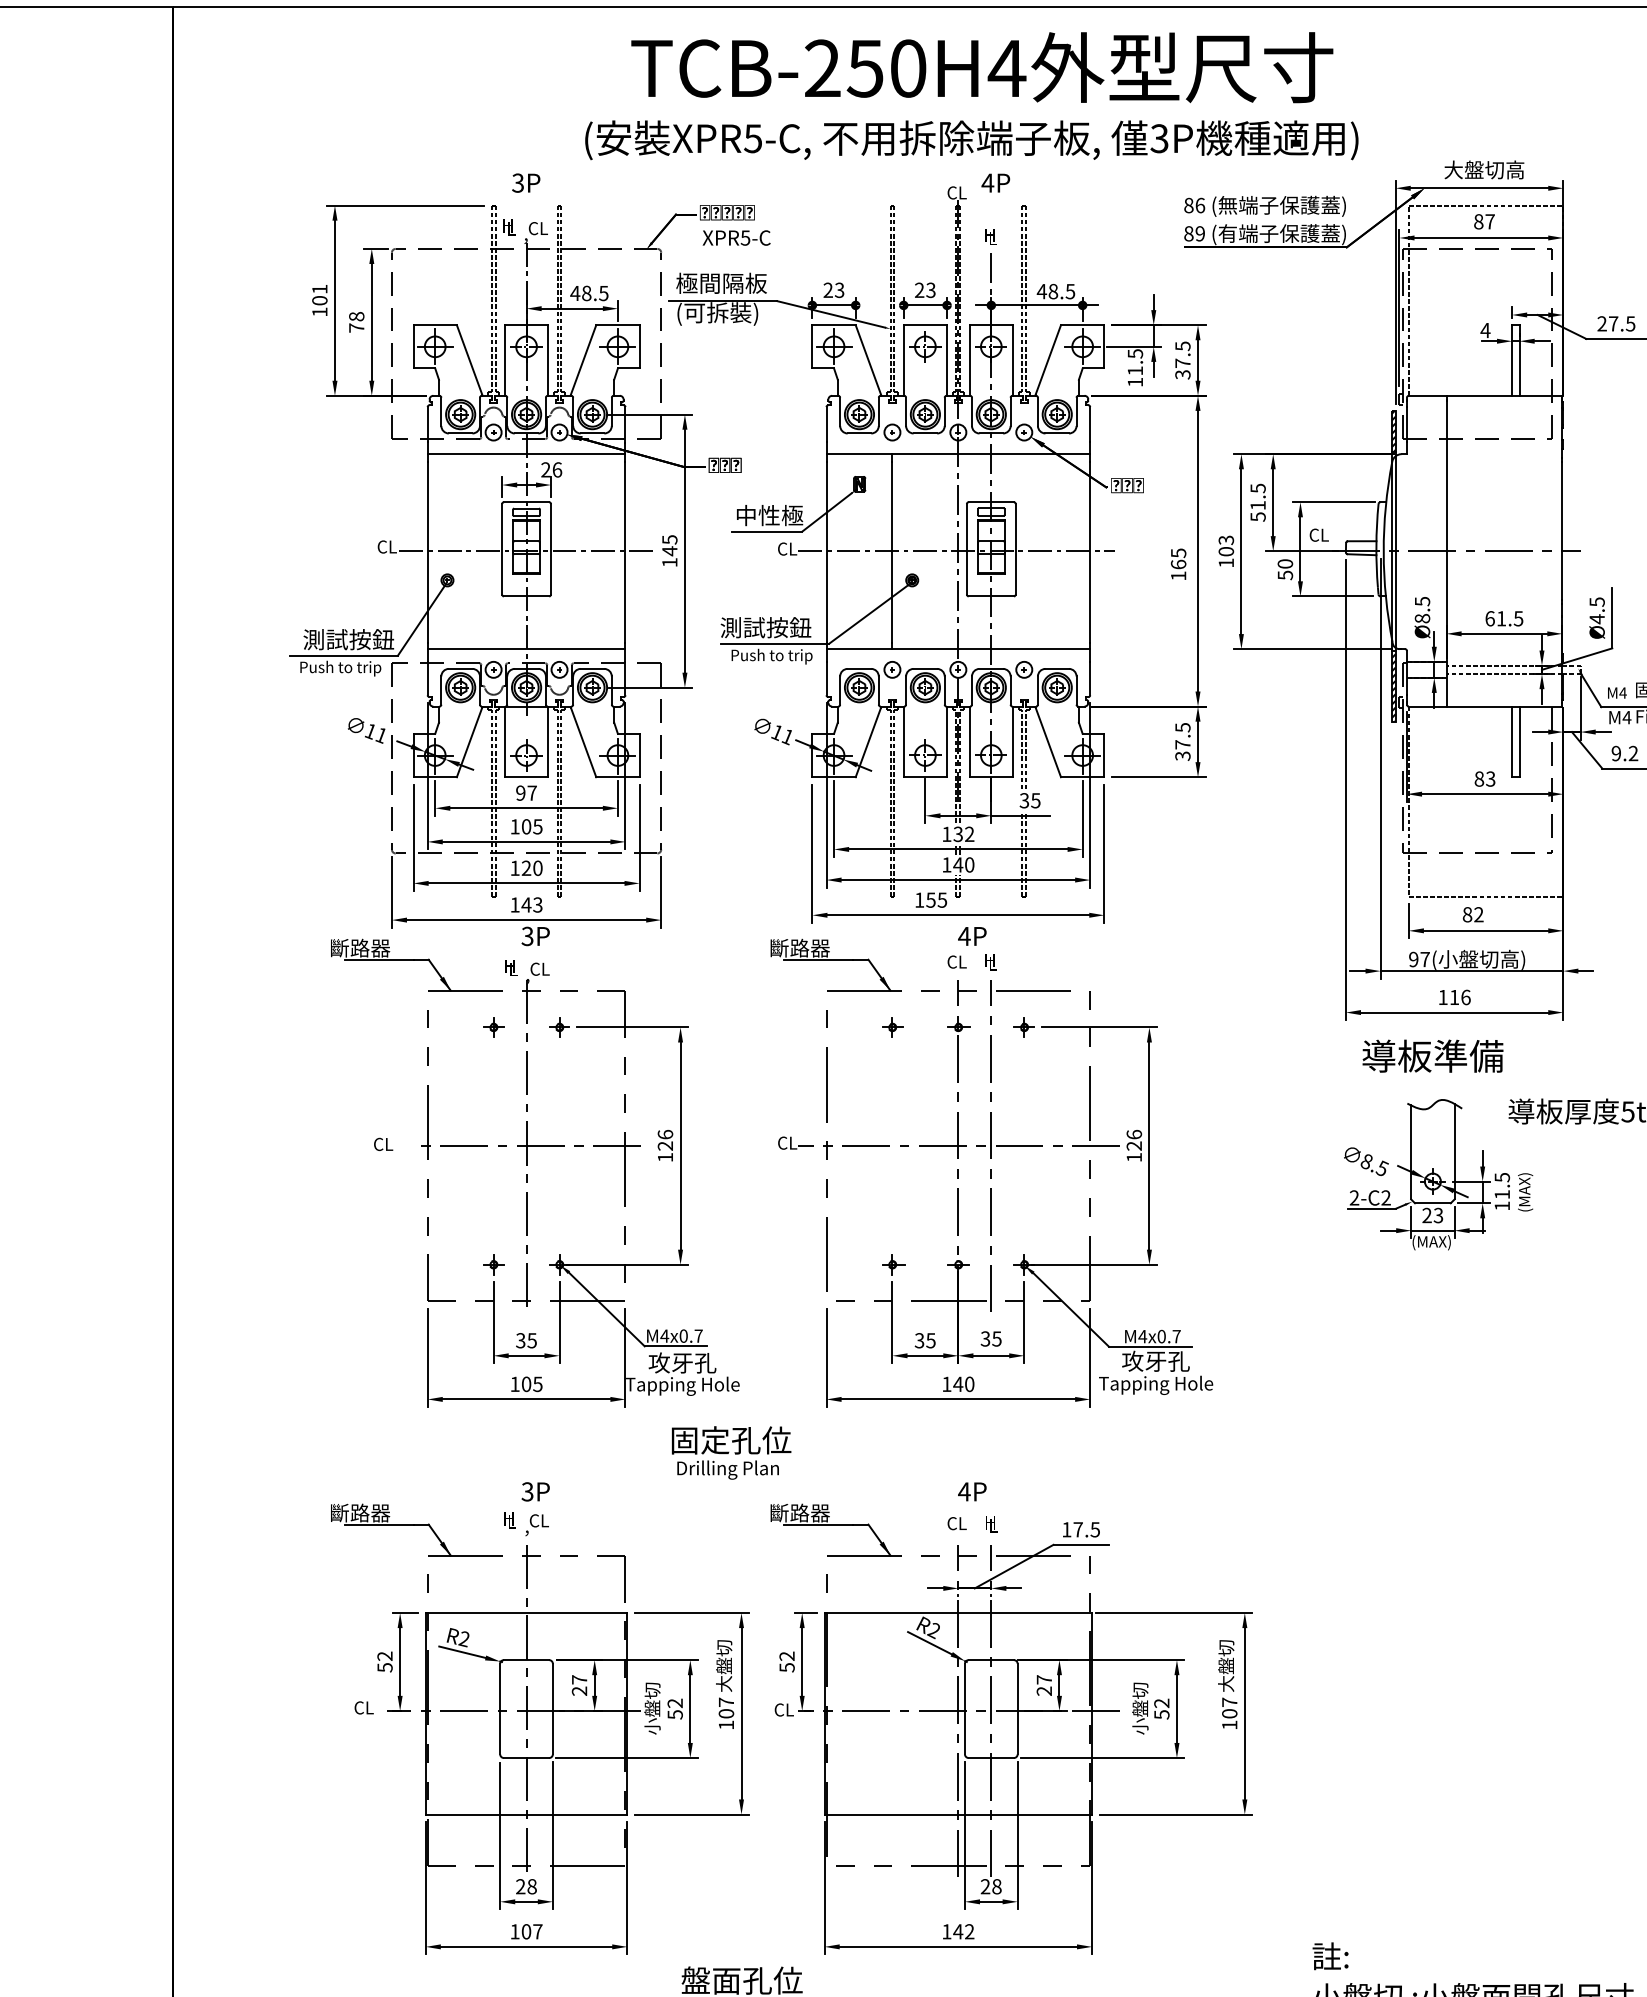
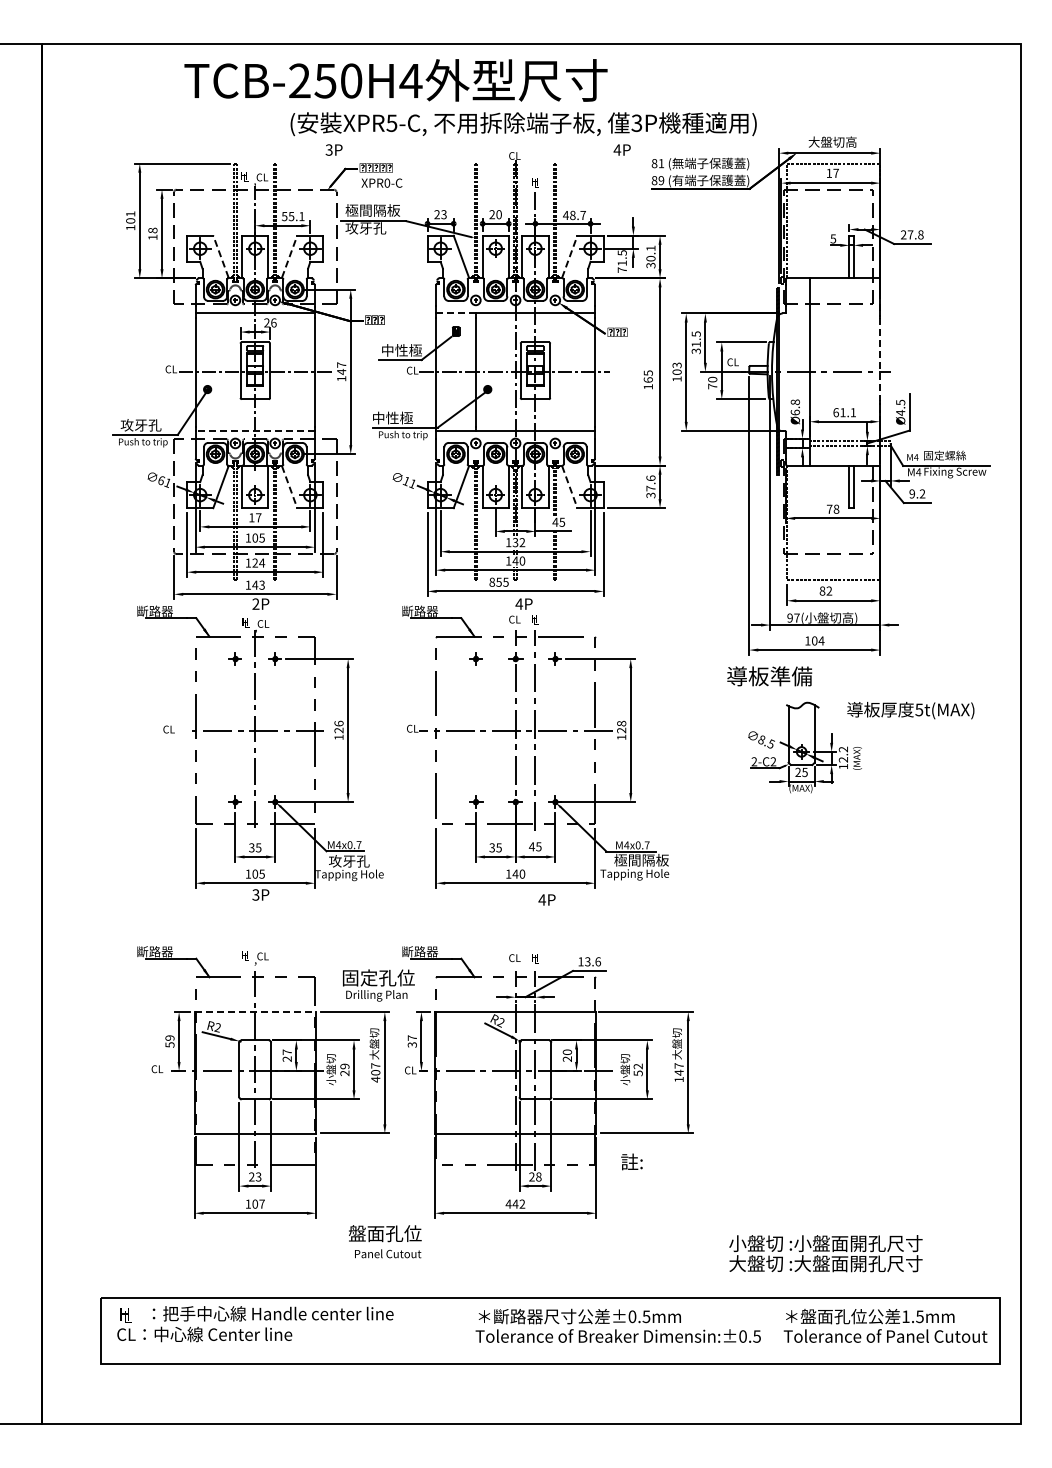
text: (981, 67) -> (395, 80), moved
text: (525, 182) -> (333, 149), moved
text: (994, 182) -> (621, 149), moved
text: (1200, 205) -> (661, 163), 86 -> 81
text: (1479, 220) -> (829, 172), 87 -> 17
text: (745, 236) -> (387, 182), XPR5-C -> XPR0-C
text: (930, 290) -> (498, 214), 23 -> 20
text: (1069, 291) -> (582, 215), 48.5 -> 48.7
text: (588, 293) -> (292, 216), 48.5 -> 55.1
text: (716, 313) -> (369, 228), (可拆裝) -> 攻牙孔
text: (1630, 323) -> (920, 234), 27.5 -> 27.8
text: (356, 328) -> (152, 237), 78 -> 18
text: (1485, 329) -> (833, 238), 4 -> 5
text: (1182, 354) -> (650, 253), 37.5 -> 30.1
line: (468, 359) -> (220, 256), solid -> dashed
line: (583, 359) -> (289, 256), solid -> dashed
line: (1047, 359) -> (569, 256), solid -> dashed
text: (1134, 381) -> (621, 269), 11.5 -> 71.5
line: (858, 454) -> (455, 313), solid -> dashed
text: (1256, 515) -> (695, 350), 51.5 -> 31.5
line: (1562, 530) -> (879, 359), solid -> dashed
text: (669, 538) -> (341, 364), 145 -> 147
text: (1285, 575) -> (712, 386), 50 -> 70
text: (1421, 610) -> (794, 407), Ø8.5 -> Ø6.8
text: (1518, 618) -> (853, 412), 61.5 -> 61.1
text: (765, 626) -> (399, 417), 測試按鈕 -> 中性極
text: (347, 638) -> (147, 424), 測試按鈕 -> 攻牙孔
line: (526, 648) -> (255, 430), solid -> dashed
text: (1182, 727) -> (650, 478), 37.5 -> 37.6
text: (370, 731) -> (161, 480), 11 -> 61
line: (583, 742) -> (289, 487), solid -> dashed
line: (1047, 742) -> (569, 487), solid -> dashed
text: (1484, 777) -> (832, 508), 83 -> 78
text: (520, 792) -> (251, 517), 97 -> 17
text: (1024, 799) -> (555, 521), 35 -> 45
text: (538, 867) -> (262, 562), 120 -> 124
text: (920, 898) -> (492, 581), 155 -> 855
text: (526, 936) -> (255, 604), 3P -> 2P
text: (1460, 996) -> (818, 640), 116 -> 104
text: (1432, 1056) -> (769, 676), moved
text: (1134, 1134) -> (621, 723), 126 -> 128
text: (1502, 1185) -> (843, 754), 11.5 -> 12.2
text: (1437, 1214) -> (804, 771), 23 -> 25
text: (984, 1338) -> (531, 846), 35 -> 45
text: (1167, 1360) -> (641, 859), 攻牙孔 -> 極間隔板
text: (730, 1452) -> (378, 985), moved
text: (535, 1491) -> (260, 894), moved
text: (971, 1491) -> (546, 899), moved
text: (1087, 1529) -> (593, 961), 17.5 -> 13.6
line: (526, 1613) -> (255, 1012), solid -> dashed
text: (385, 1655) -> (170, 1037), 52 -> 59
text: (785, 1661) -> (411, 1041), 52 -> 37
text: (1044, 1680) -> (567, 1052), 27 -> 20
text: (674, 1708) -> (344, 1069), 52 -> 29
text: (1228, 1713) -> (678, 1072), 107 -> 147
text: (725, 1724) -> (375, 1079), 107 -> 407
text: (531, 1885) -> (258, 1176), 28 -> 23
text: (946, 1930) -> (508, 1203), 142 -> 442
text: (1329, 1955) -> (631, 1161), moved

